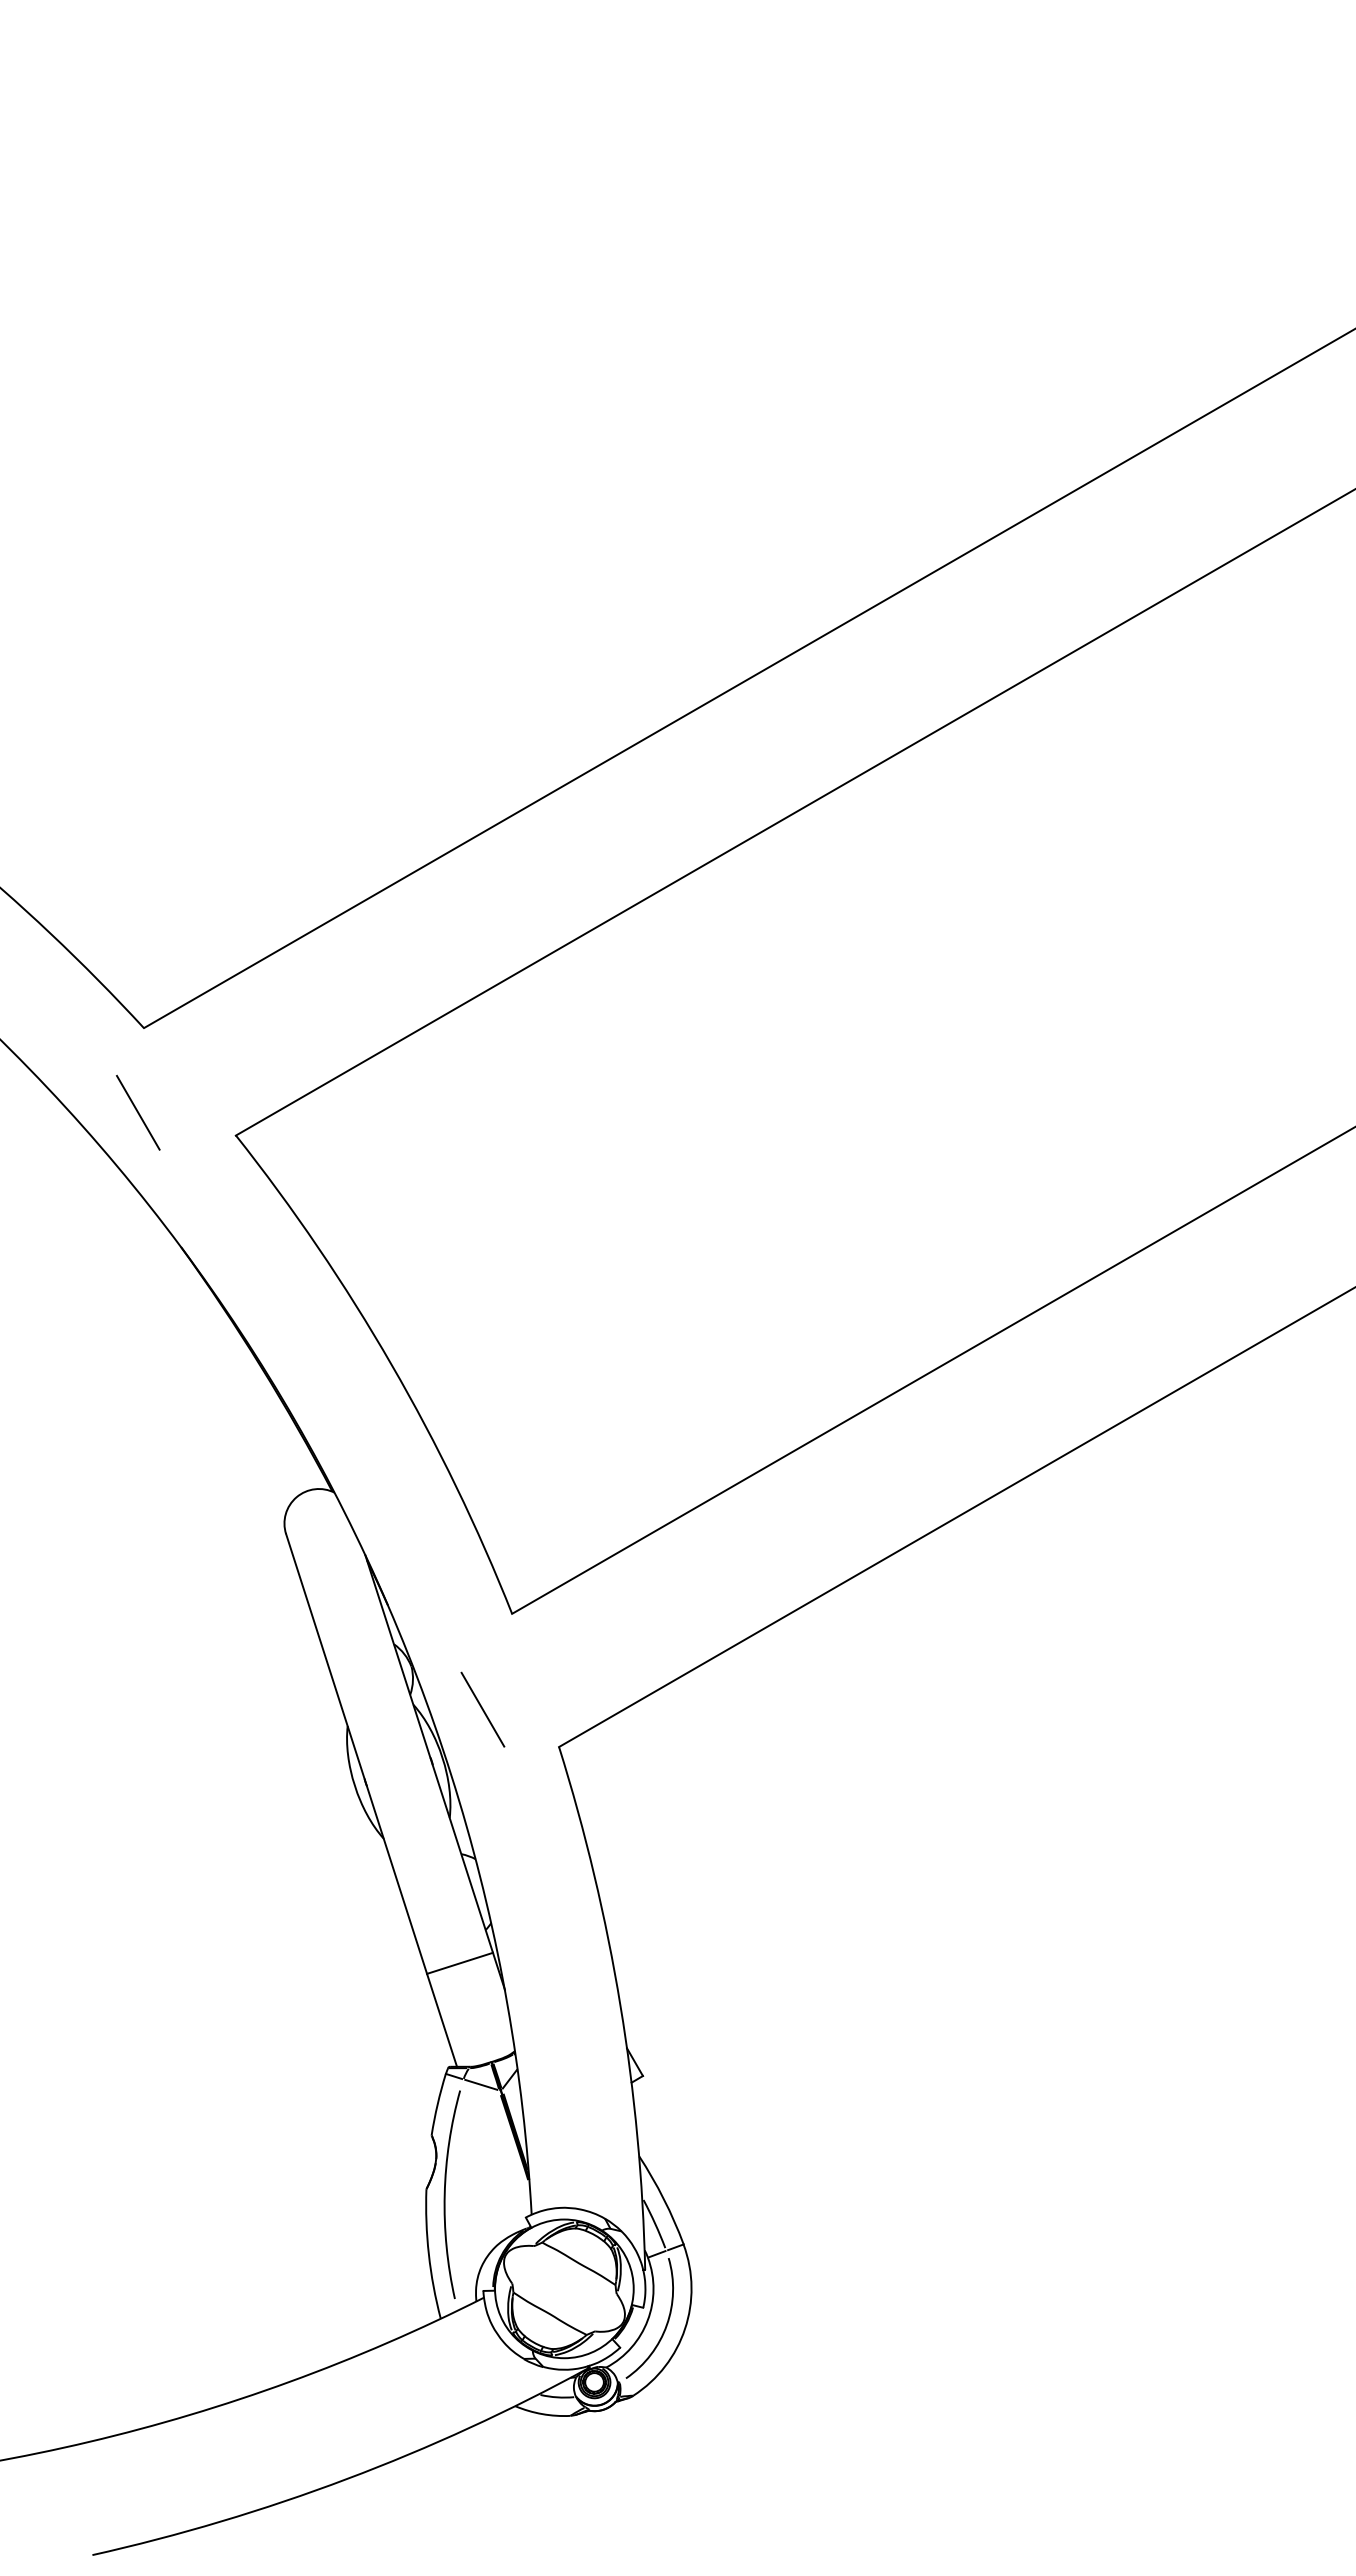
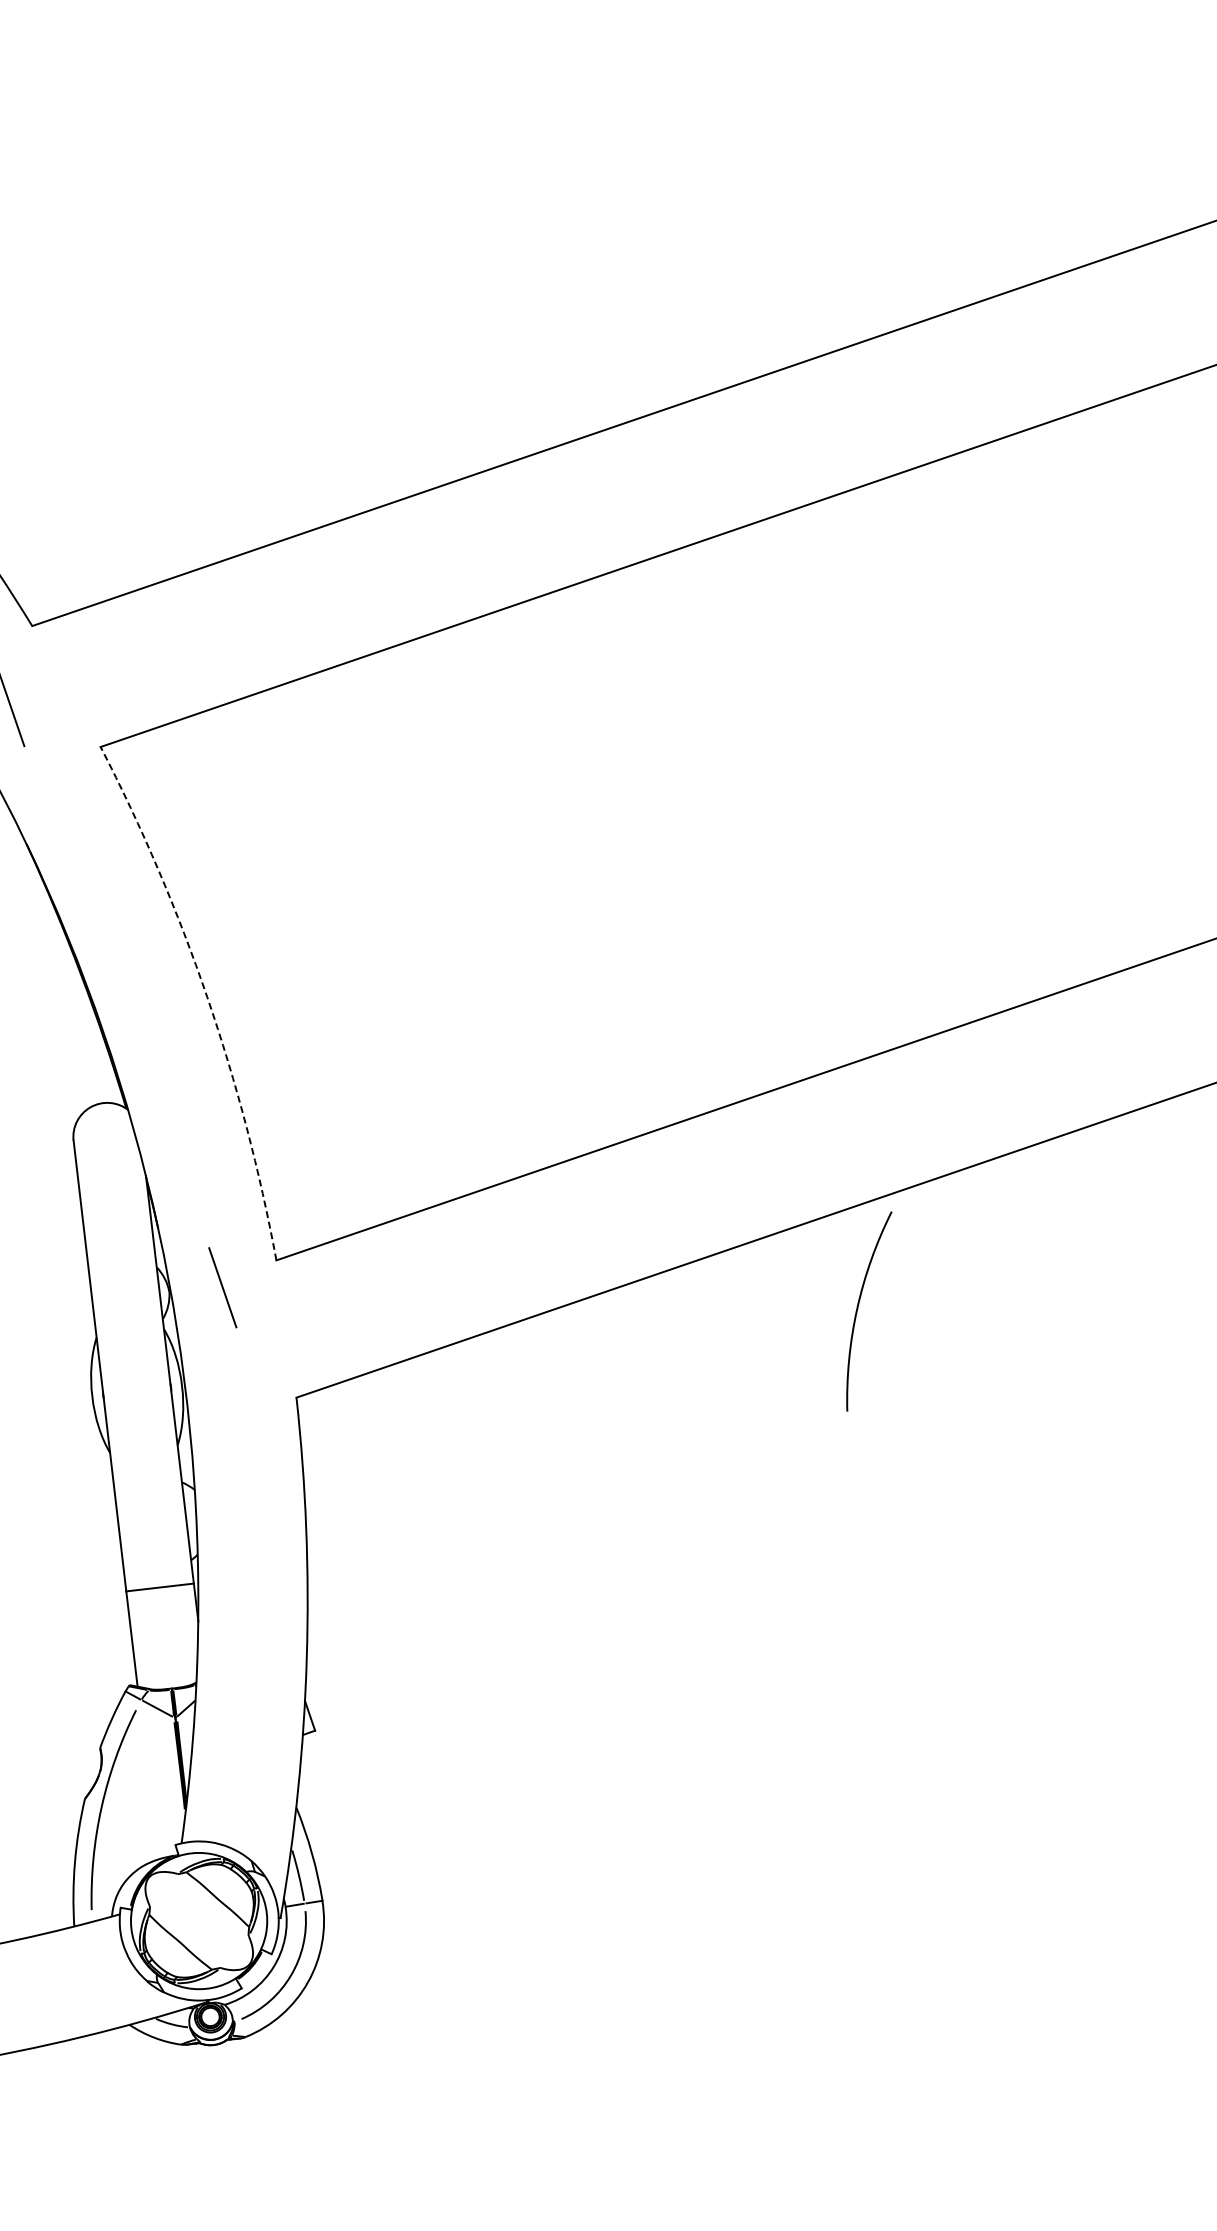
arc: (391, 1364) -> (207, 997), solid -> dashed
arc: (1102, 1548) -> (857, 1309), added
line: (482, 1709) -> (222, 1287), moved

